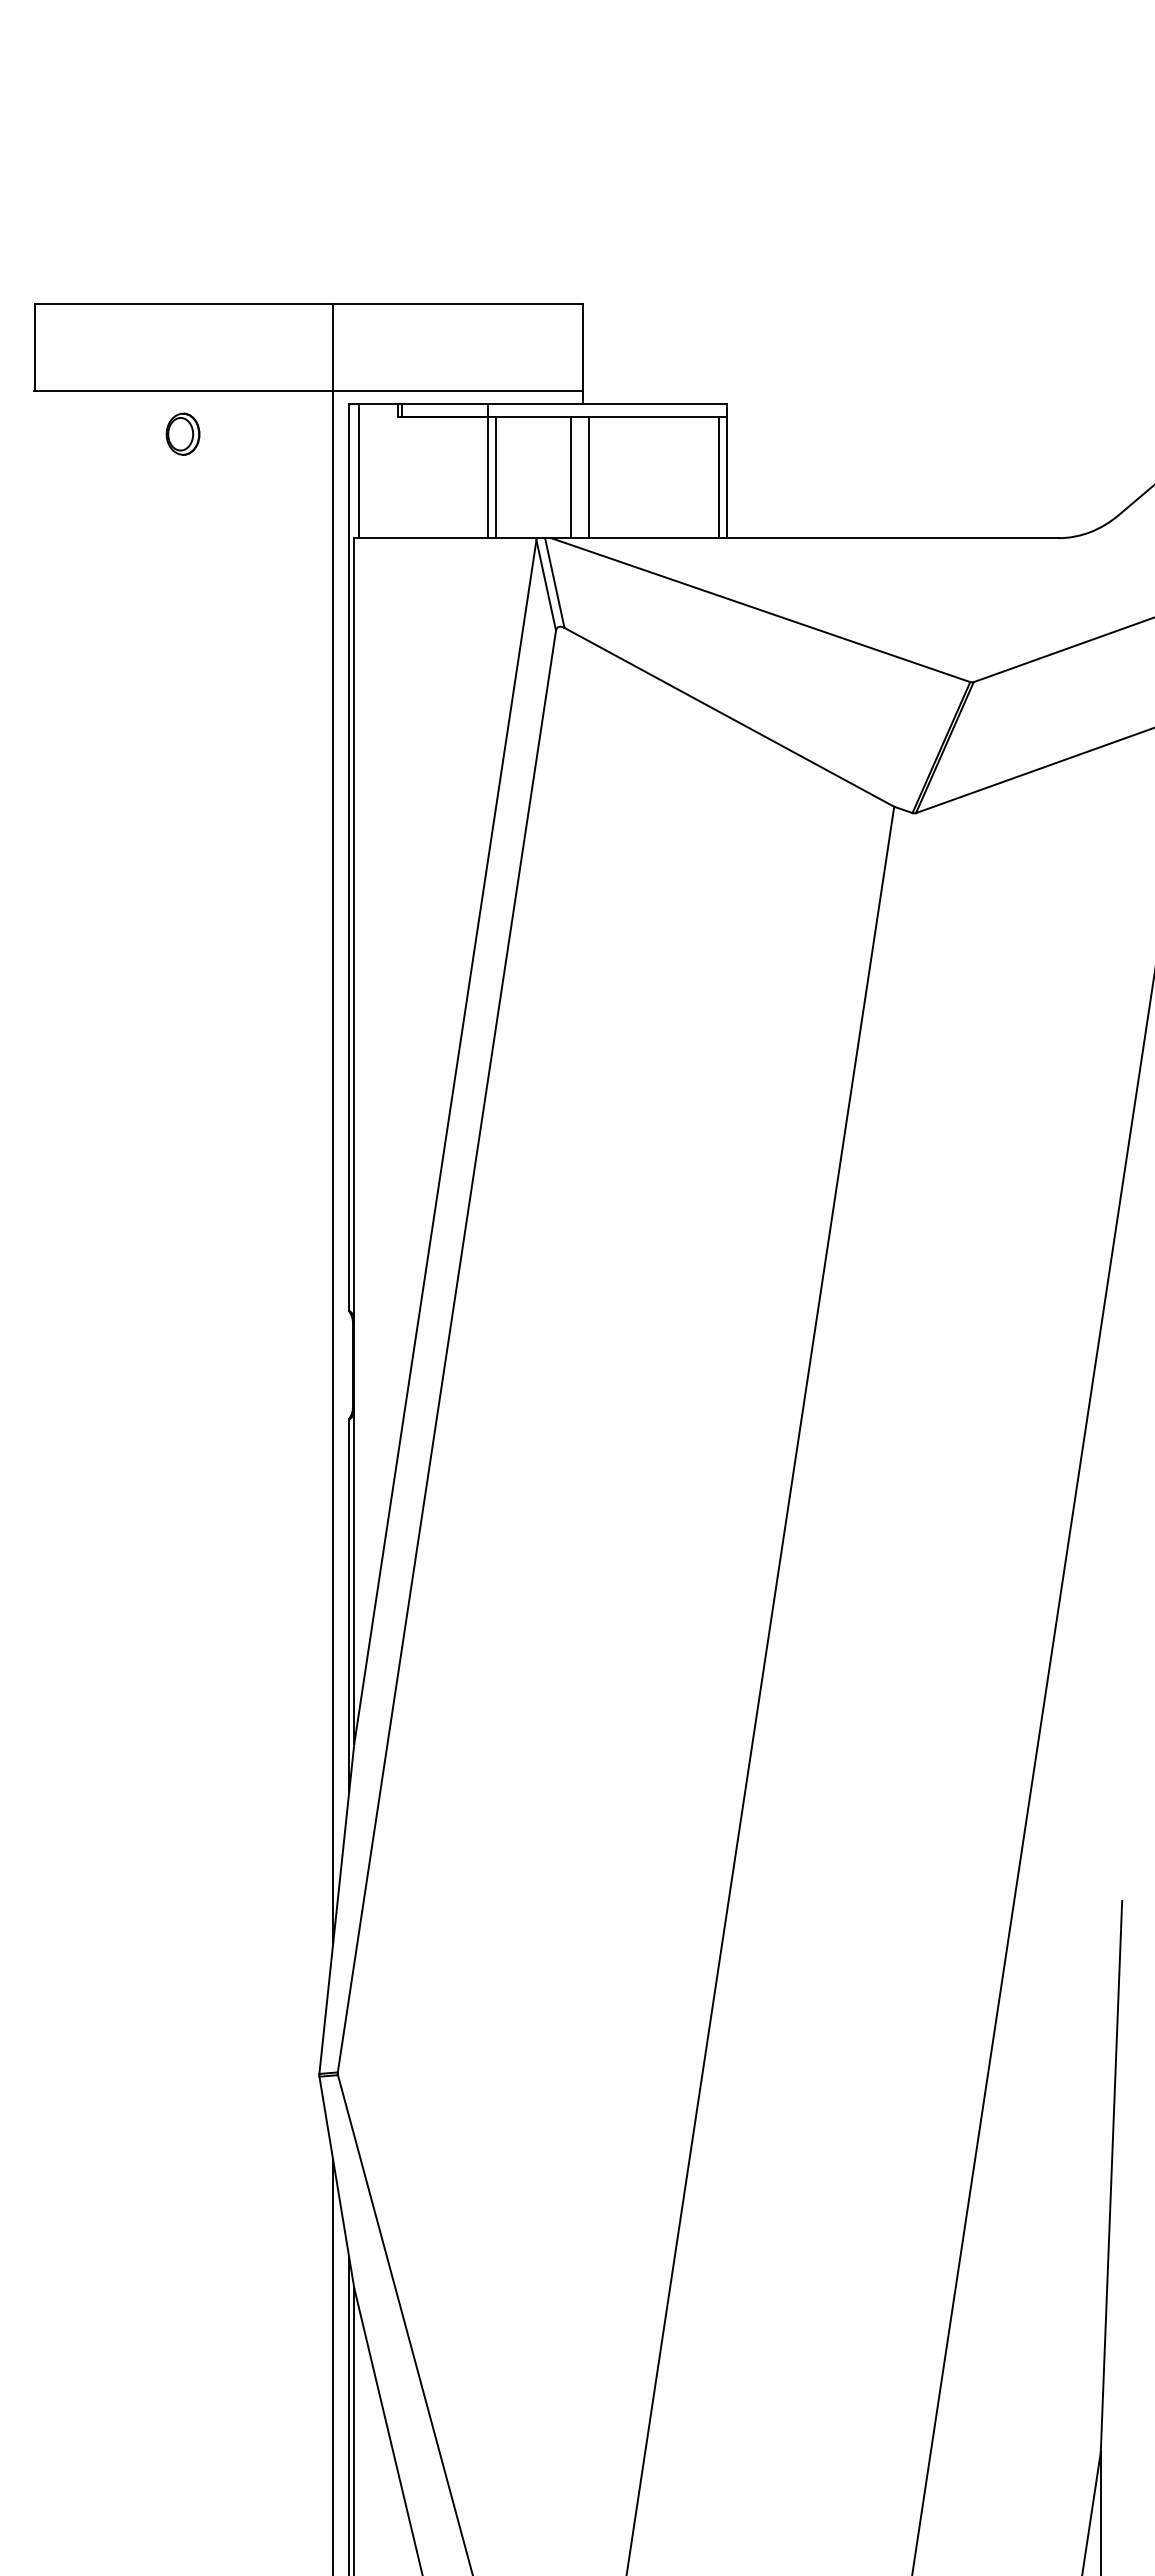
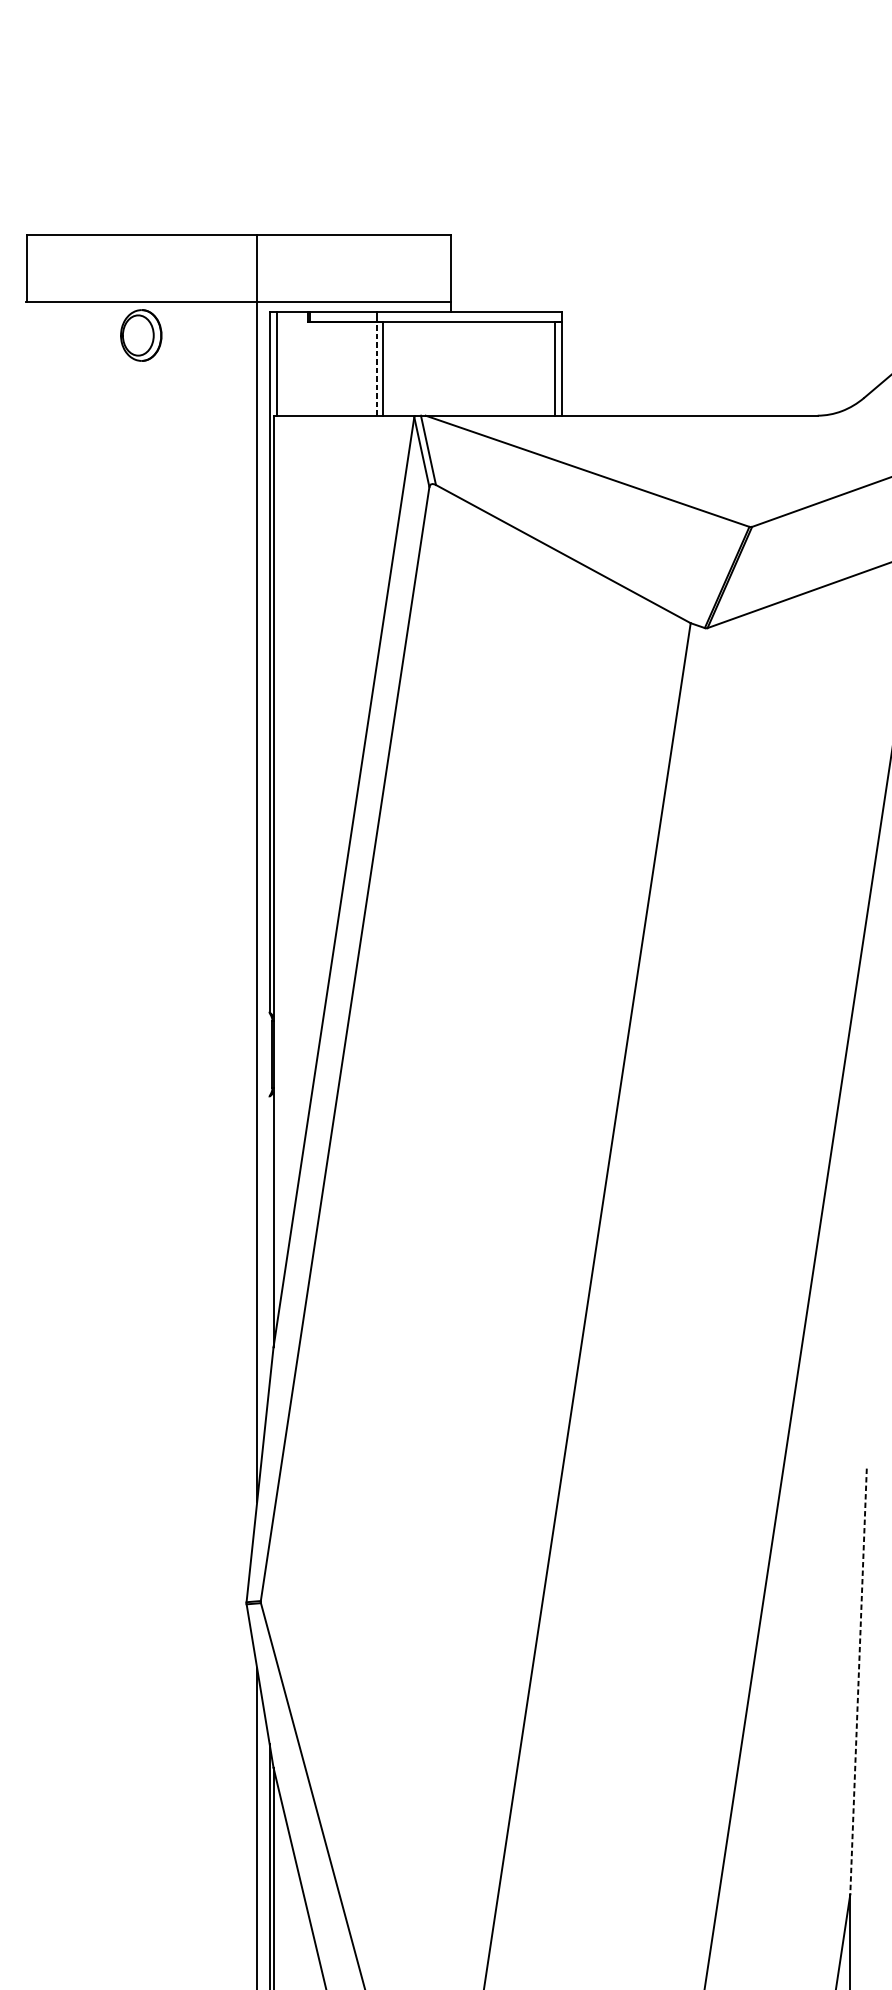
part: (182, 433) -> (140, 334), size x1.6
line: (487, 477) -> (376, 368), solid -> dashed
line: (571, 477) -> (441, 368), removed
line: (589, 477) -> (455, 368), removed
line: (349, 1605) -> (269, 1240), removed
line: (1111, 2176) -> (858, 1681), solid -> dashed

